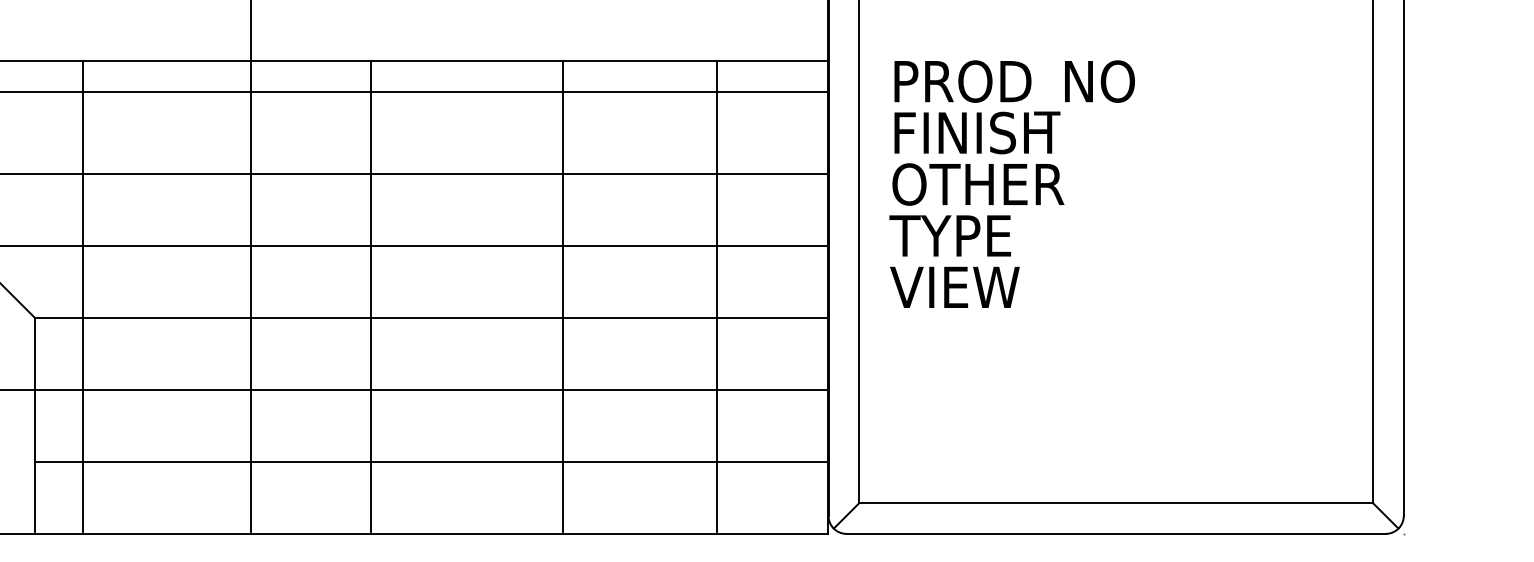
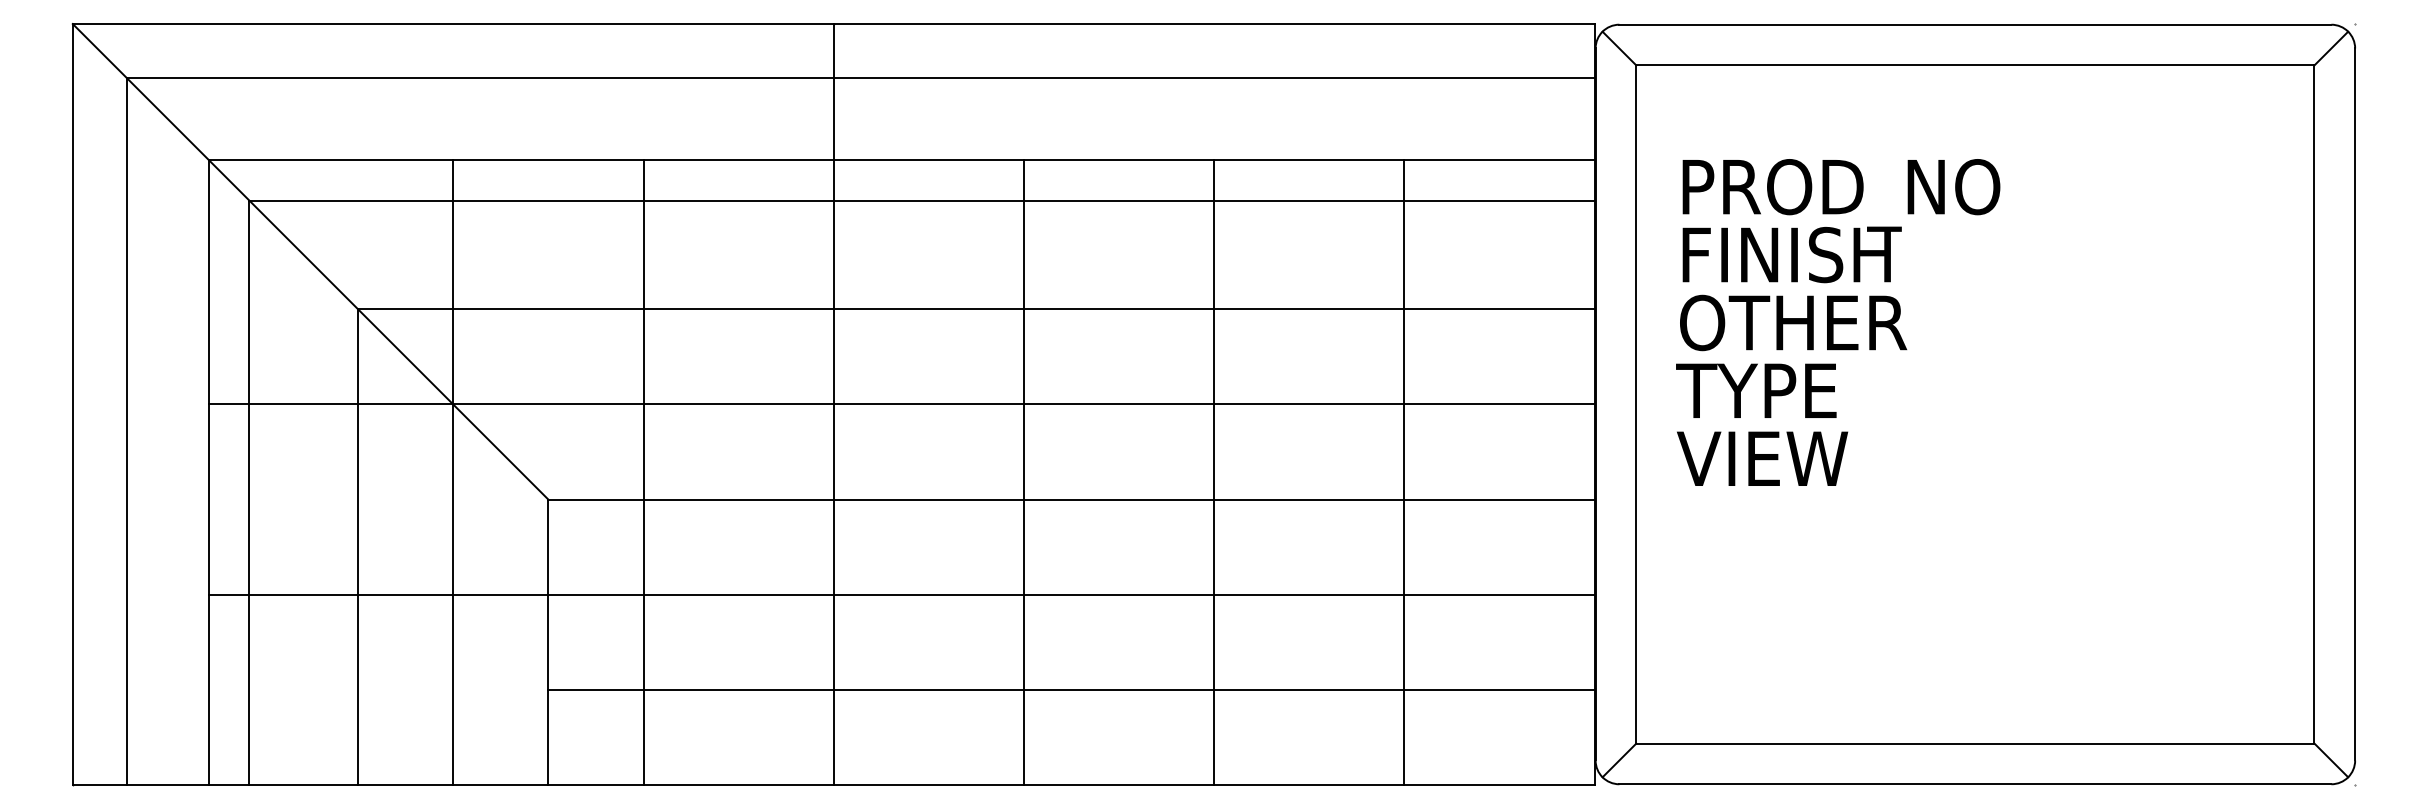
line: (83, 297) -> (643, 471), moved
line: (370, 297) -> (1023, 471), moved
line: (563, 297) -> (1214, 471), moved
line: (717, 297) -> (1404, 471), moved

